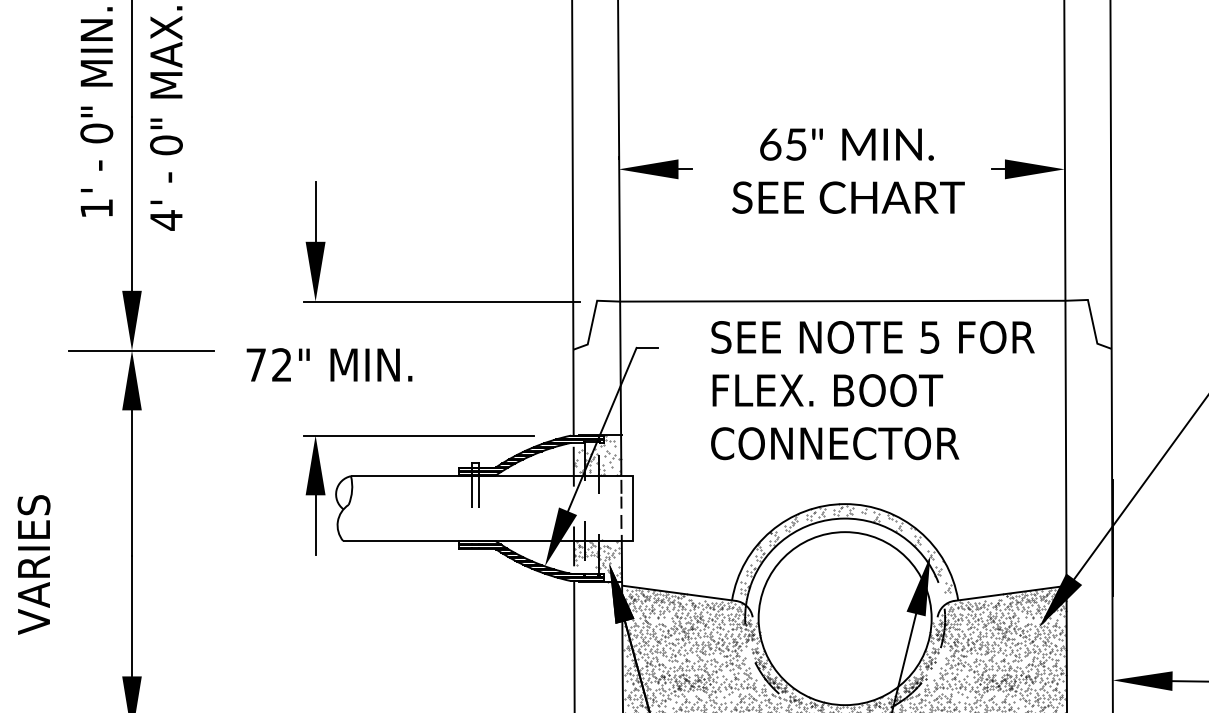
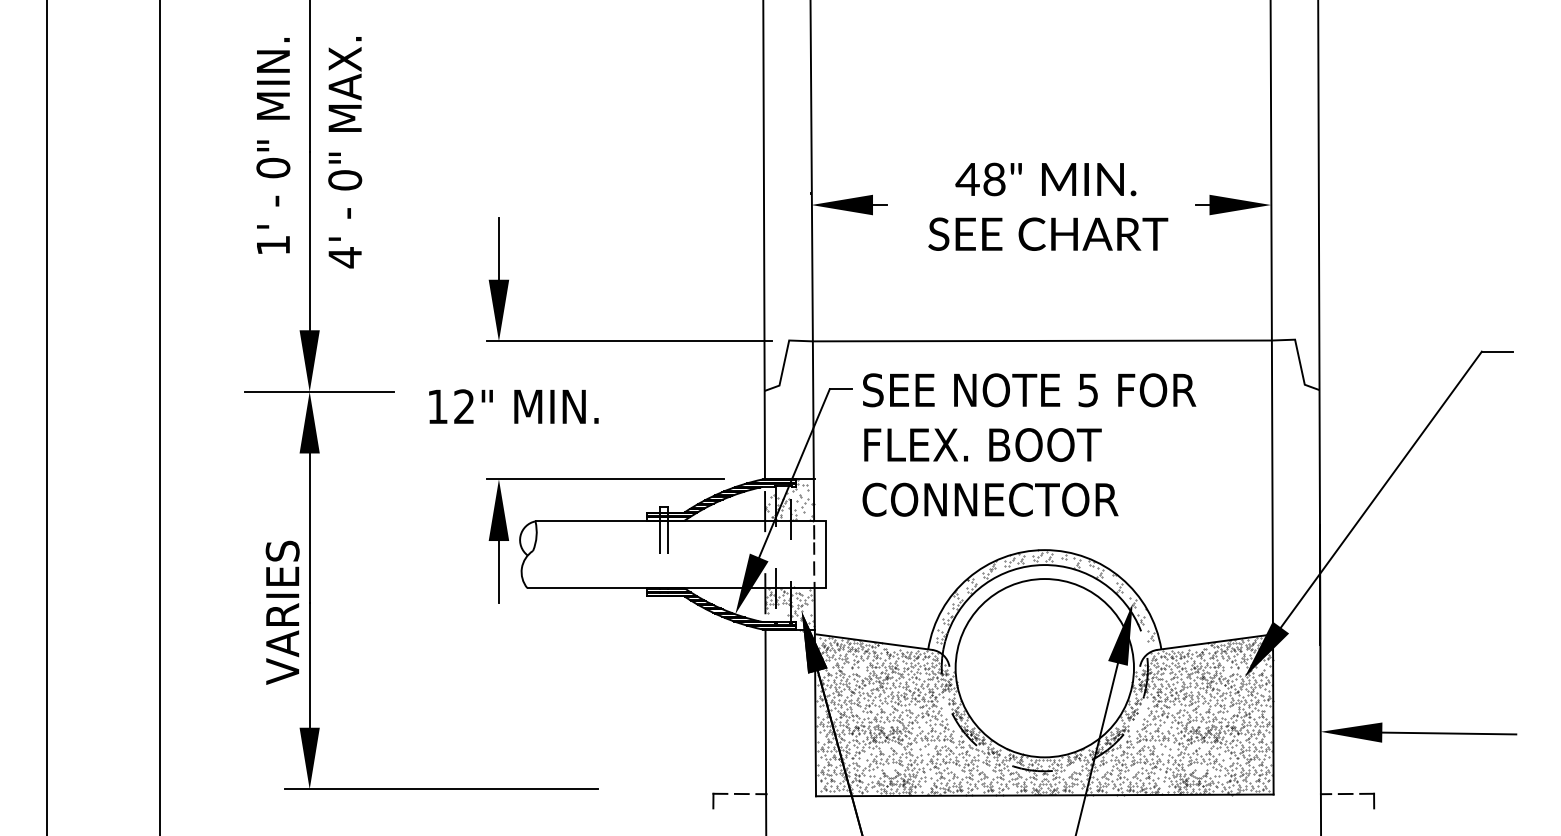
text: (782, 144) -> (980, 179), 65" -> 48"
text: (255, 364) -> (437, 406), 72" -> 12"
text: (872, 390) -> (1029, 444), moved
text: (33, 564) -> (282, 612), moved

